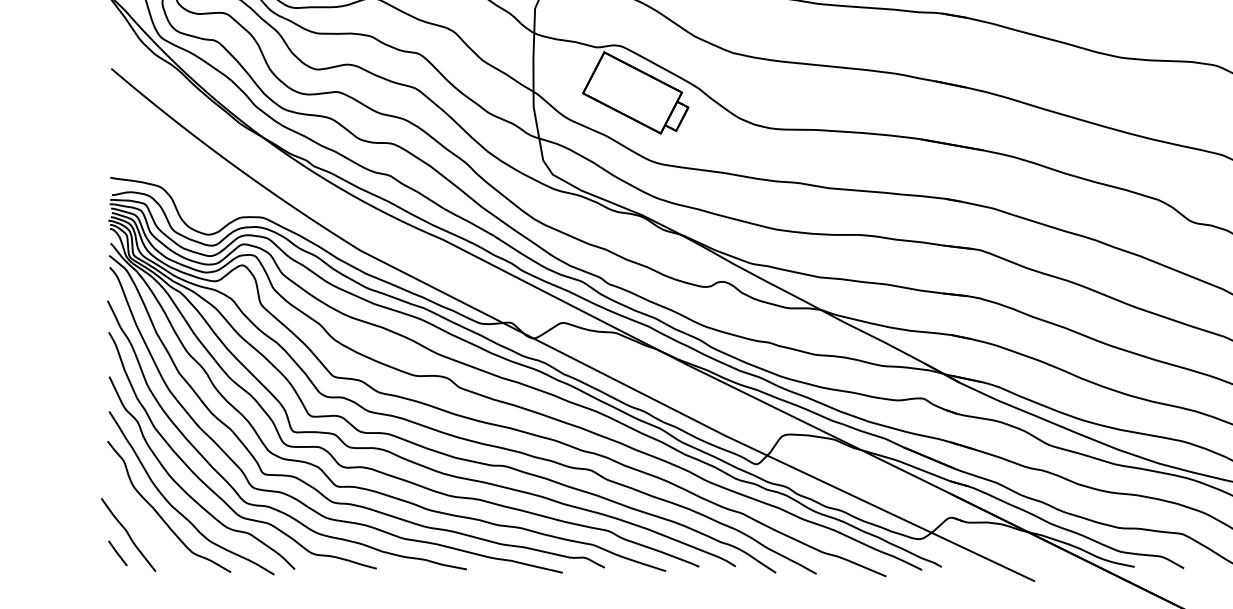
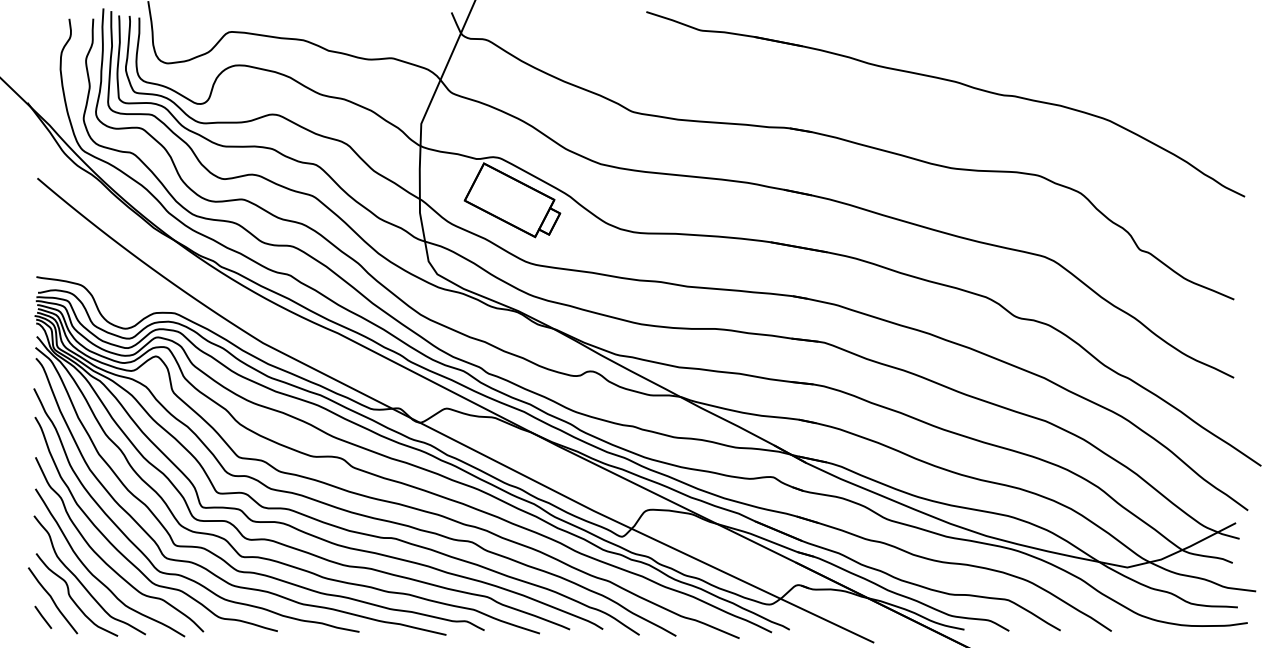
curve: (148, 530) -> (71, 596), added

